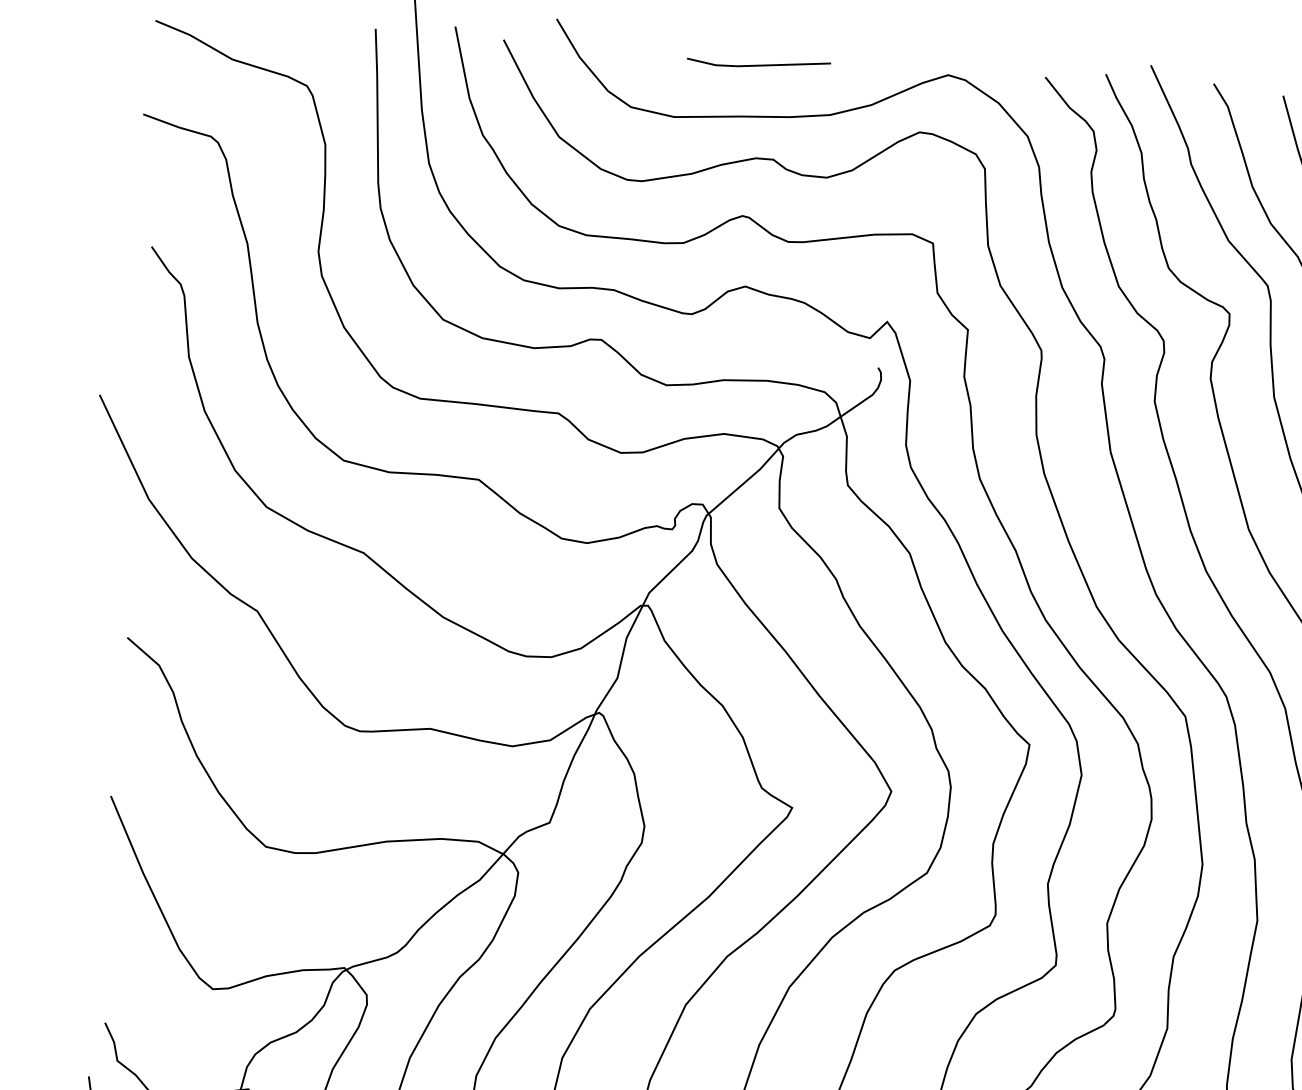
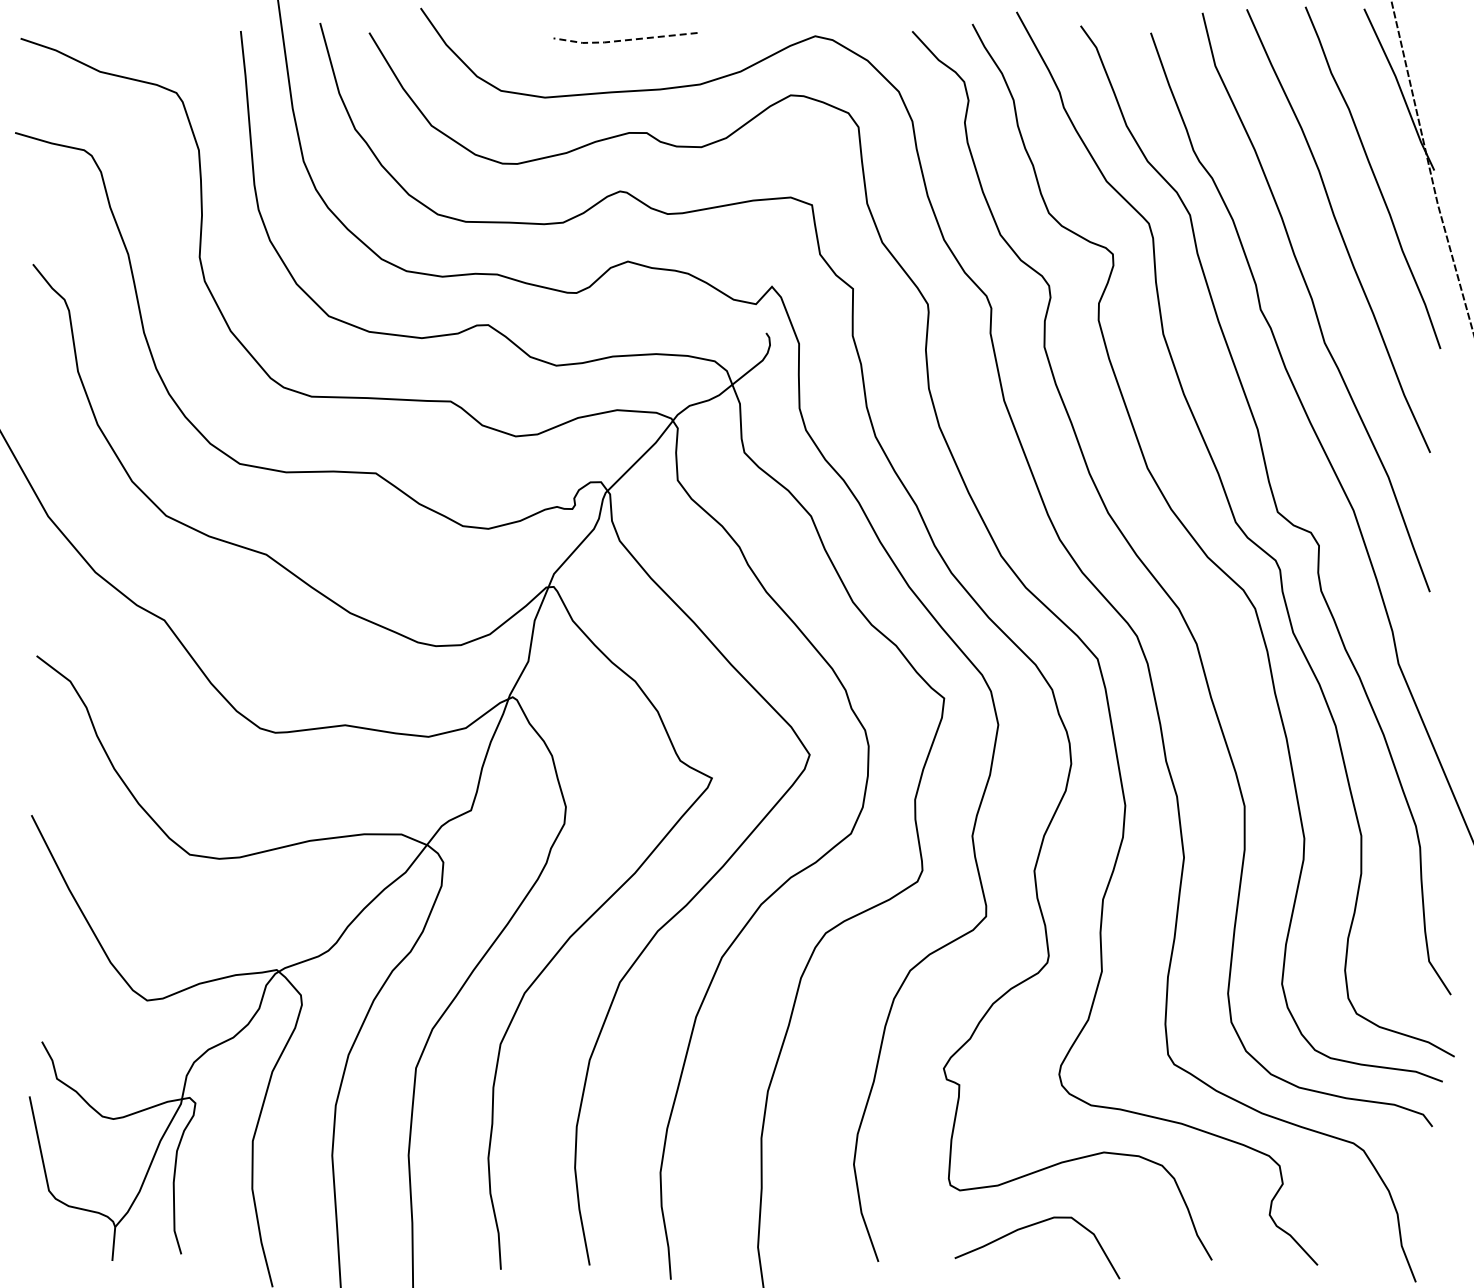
line: (756, 65) -> (623, 40), solid -> dashed

